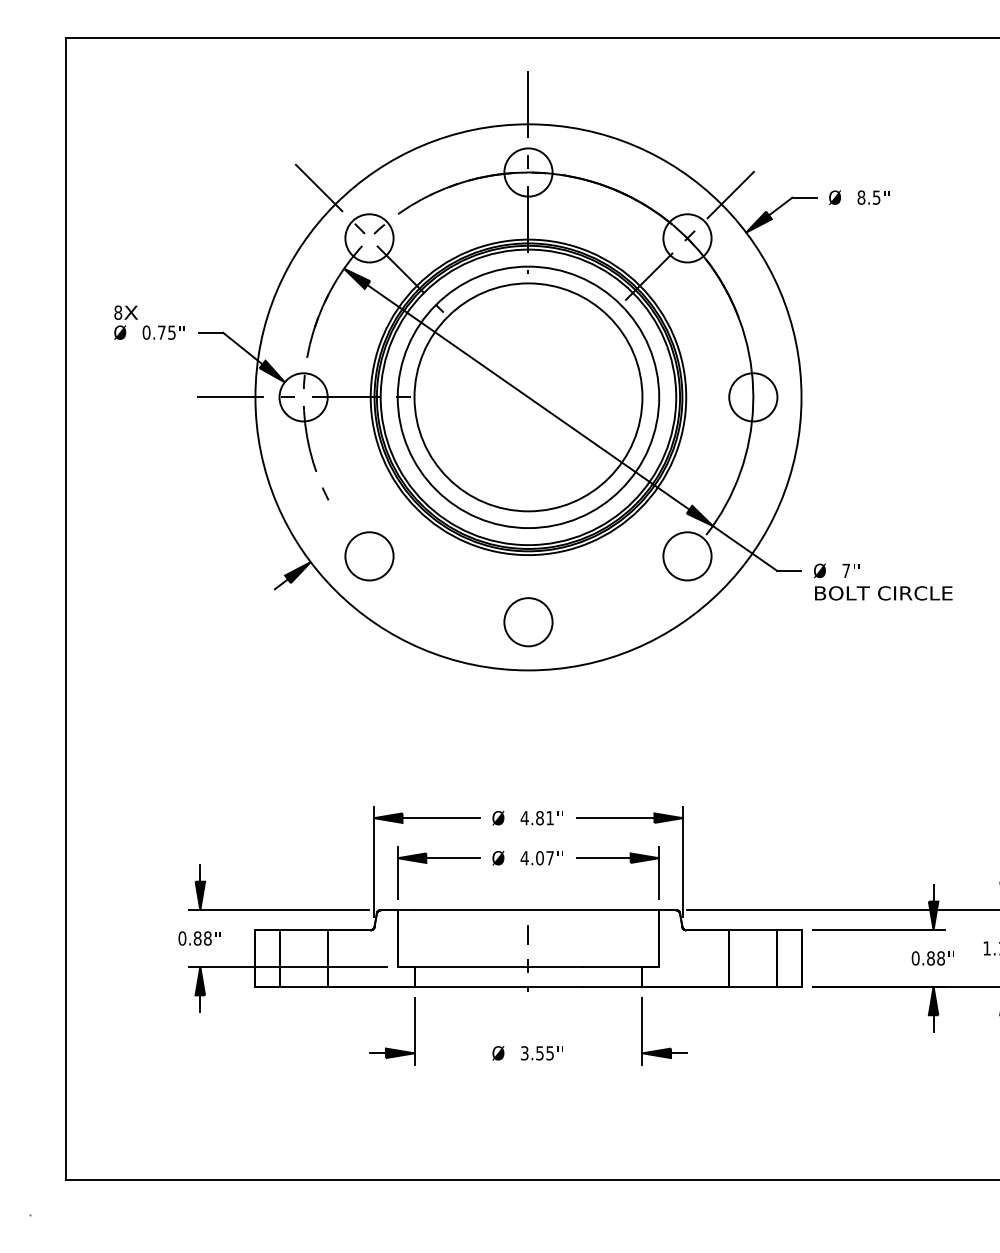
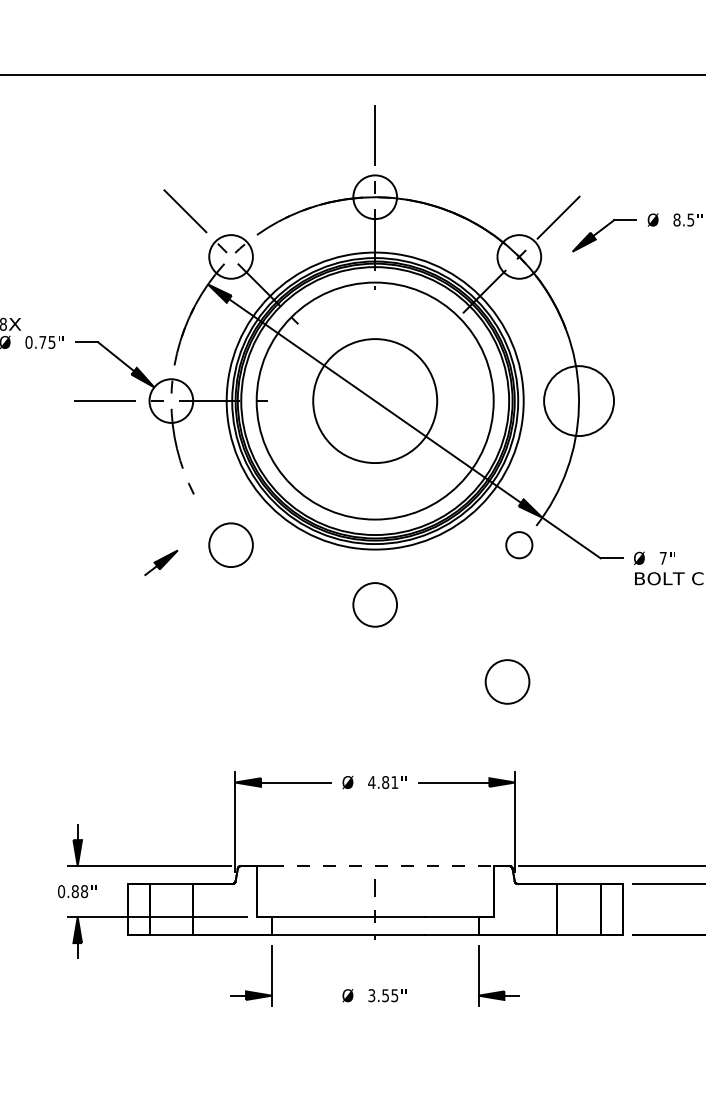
circle: (528, 397) -> (375, 401), size x0.6
circle: (528, 397) -> (375, 401), size x0.6
circle: (753, 397) -> (579, 401), size x1.6
circle: (687, 556) -> (519, 545), size x0.6
circle: (674, 707) -> (507, 682), added
part: (526, 865) -> (373, 825), removed
line: (536, 910) -> (382, 866), solid -> dashed

